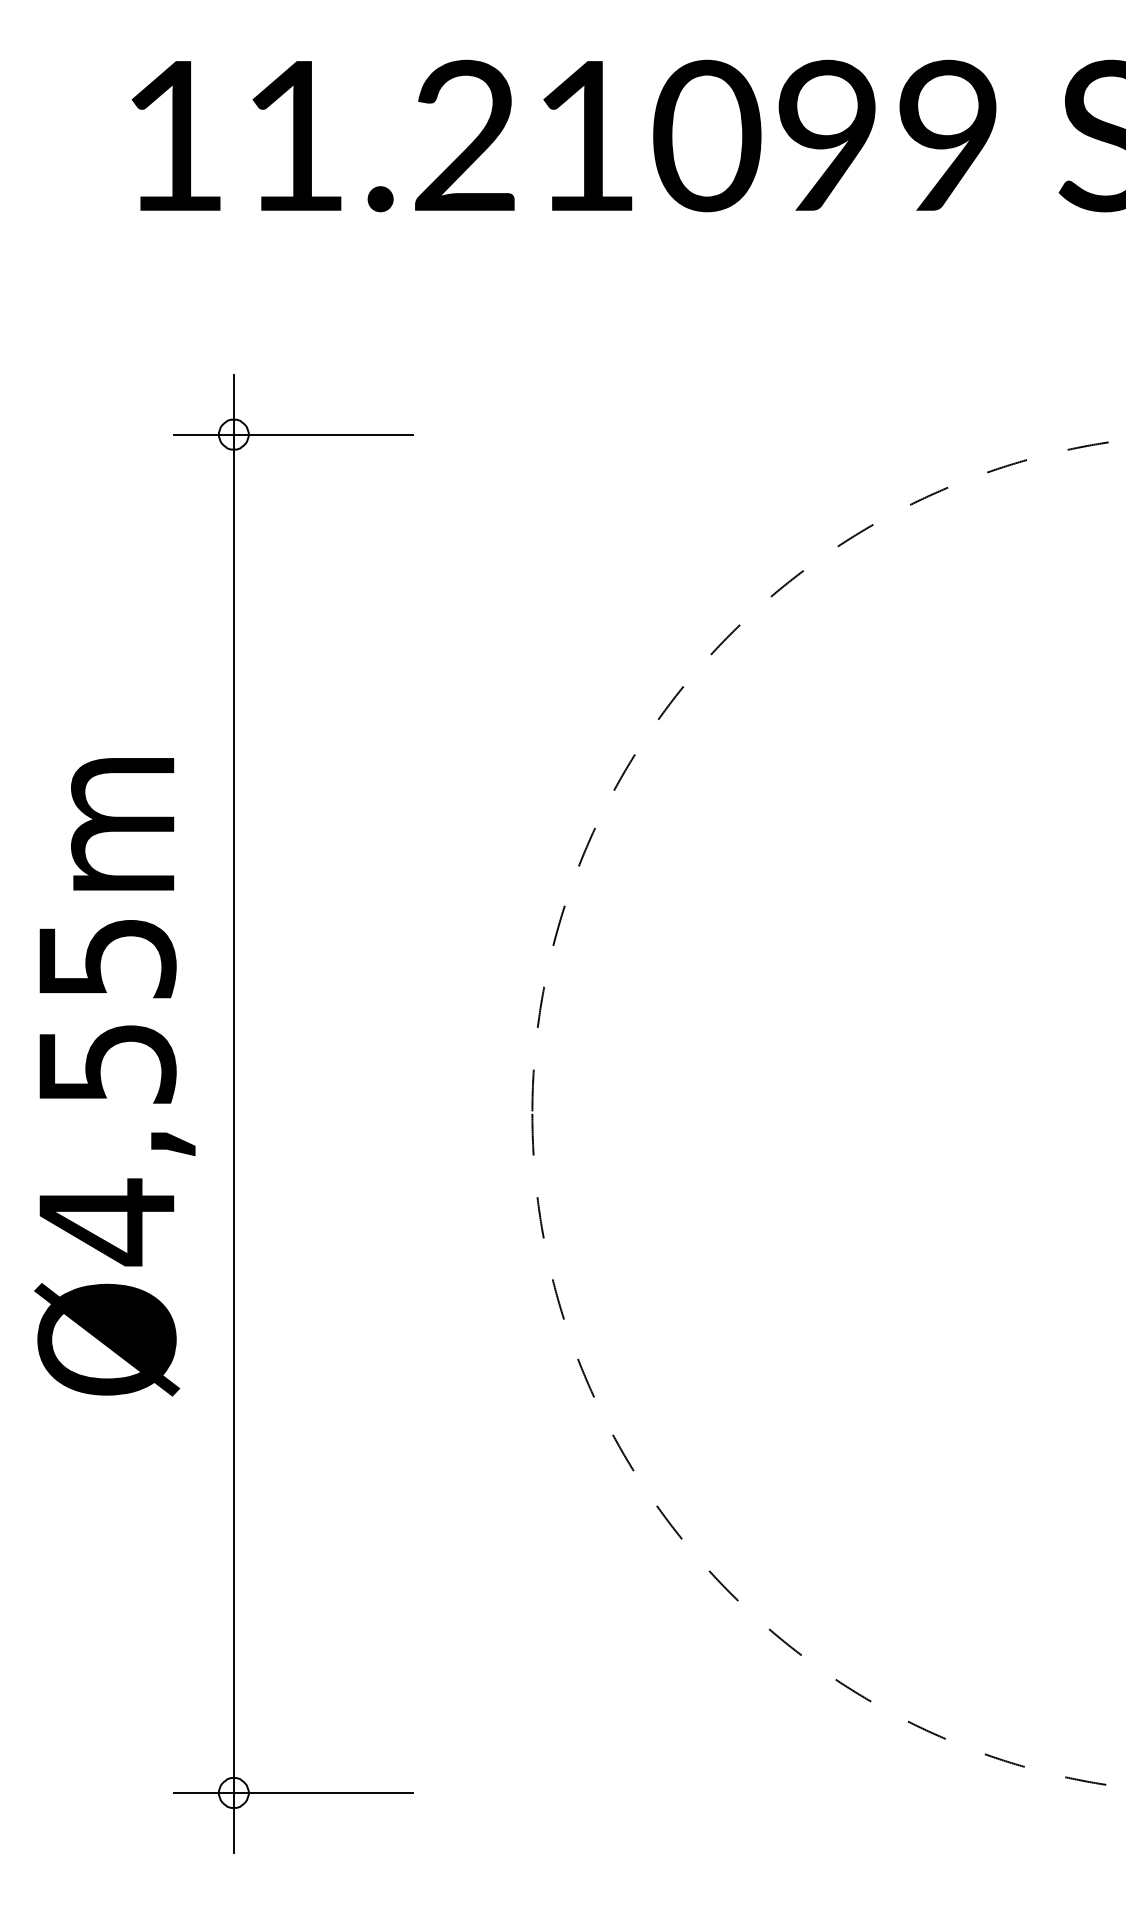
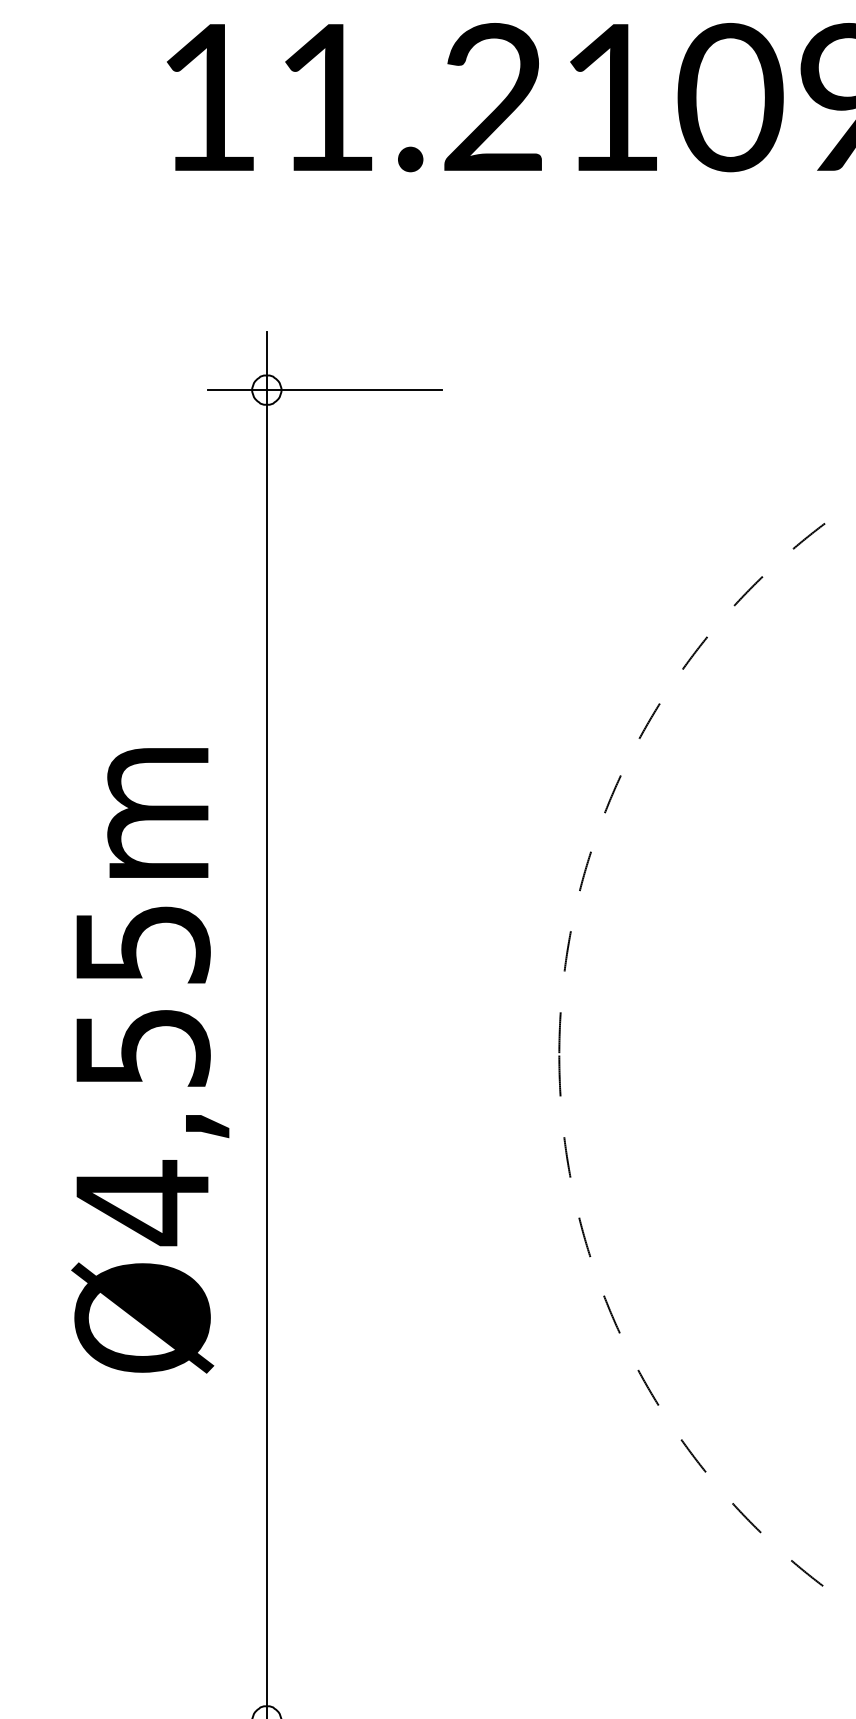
text: (114, 1077) -> (149, 1061), moved

